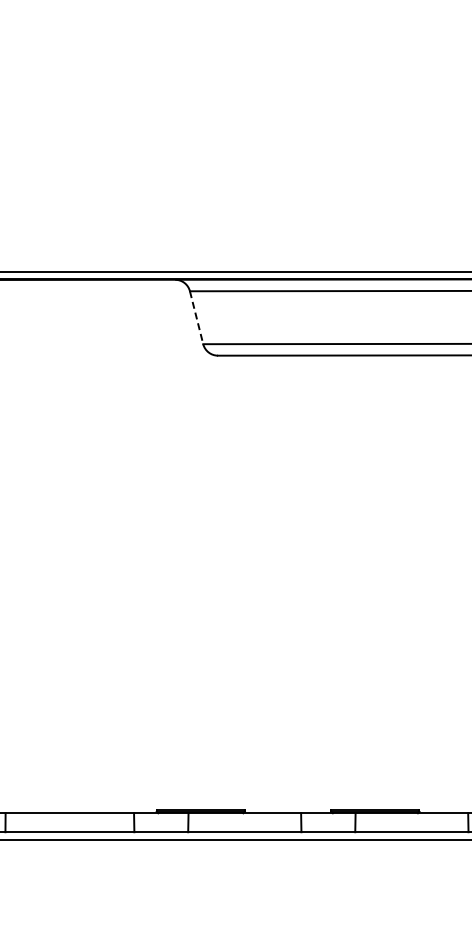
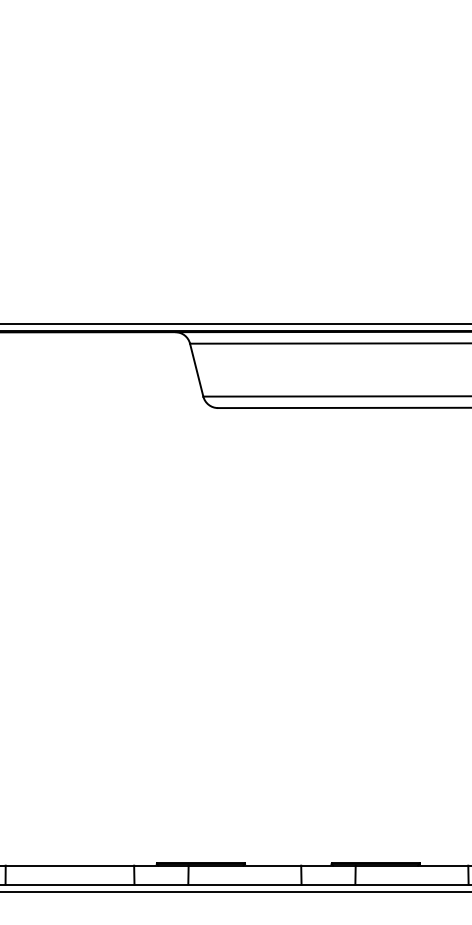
line: (196, 318) -> (196, 370), dashed -> solid

